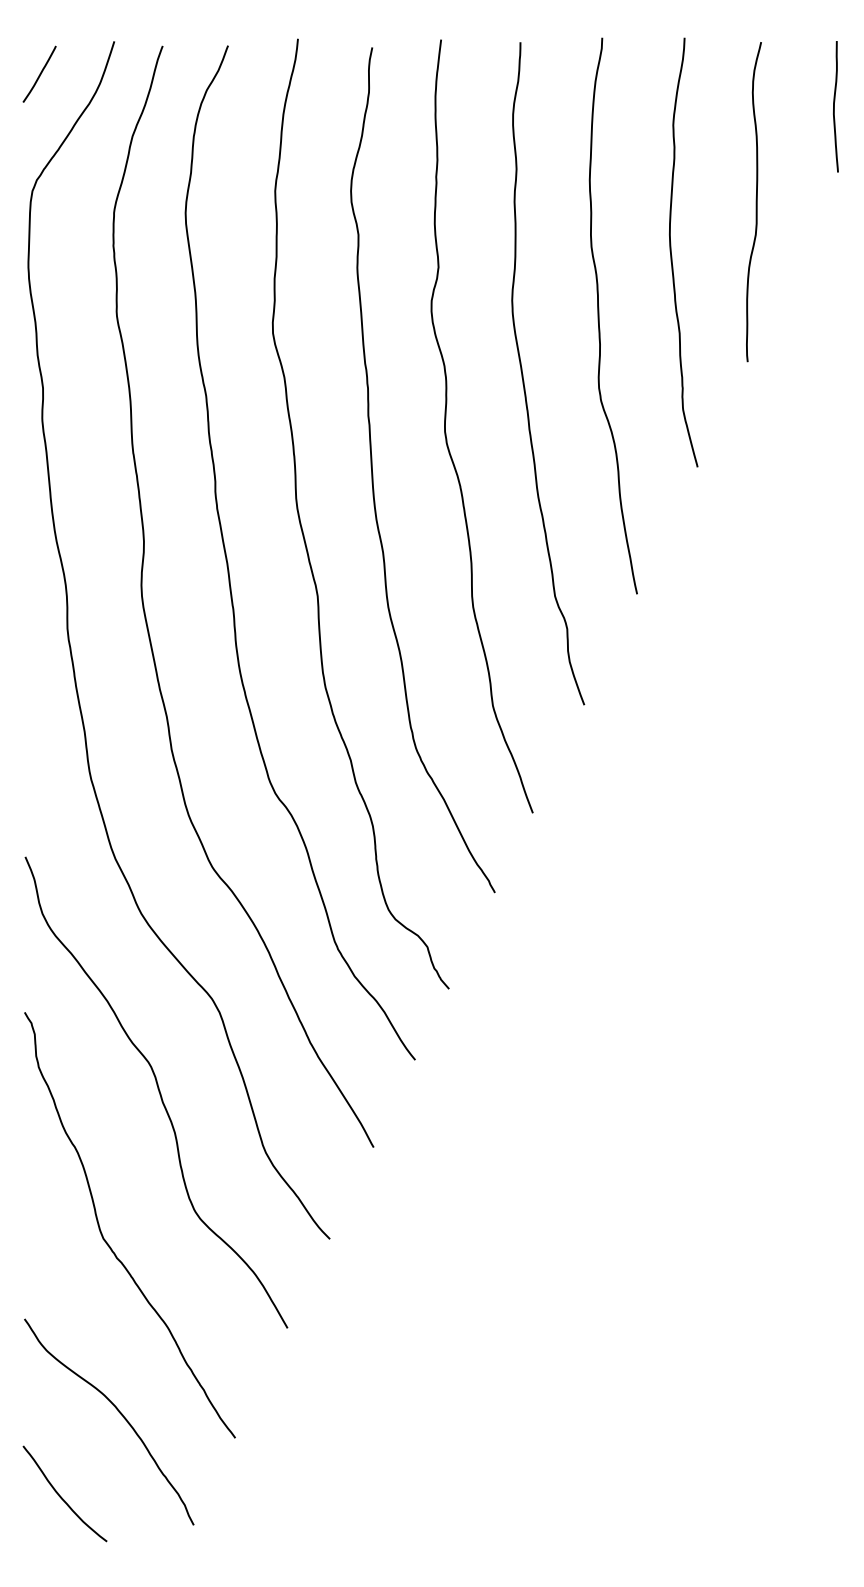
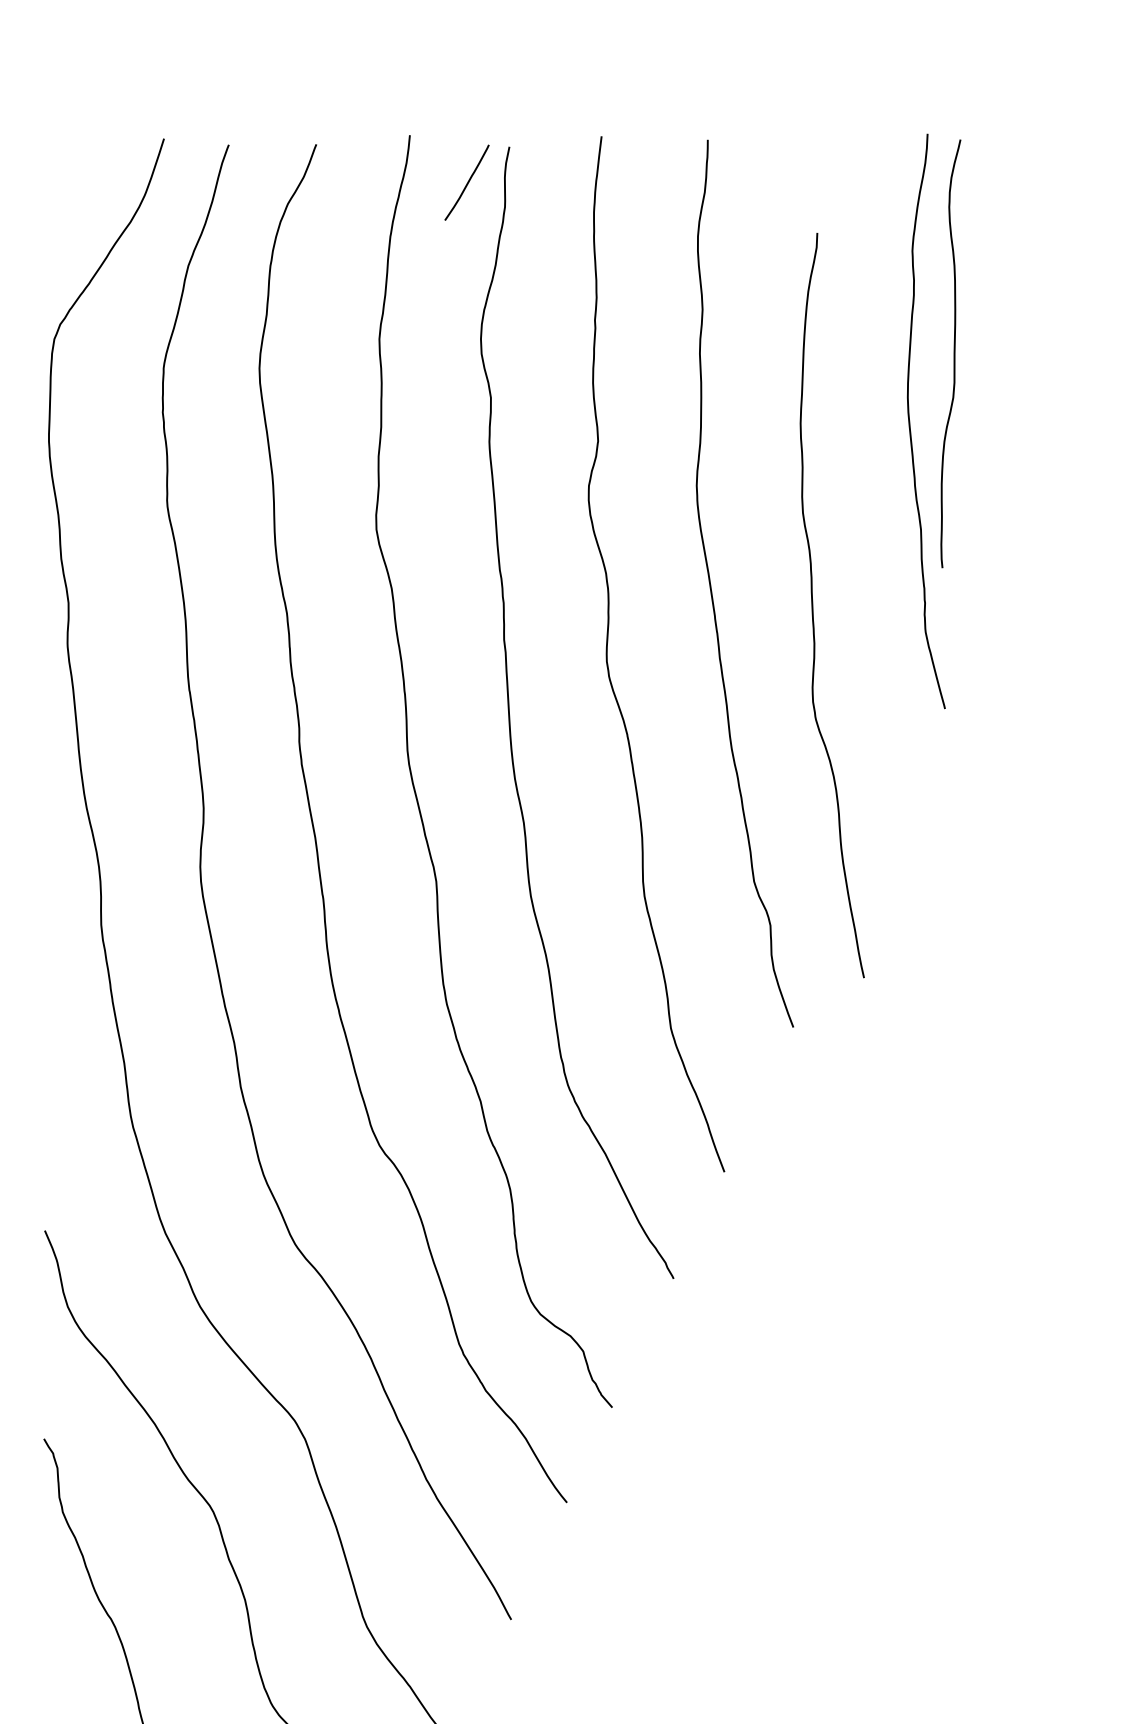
curve: (39, 73) -> (466, 181), moved
curve: (755, 202) -> (952, 354), moved
curve: (599, 315) -> (813, 604), moved

